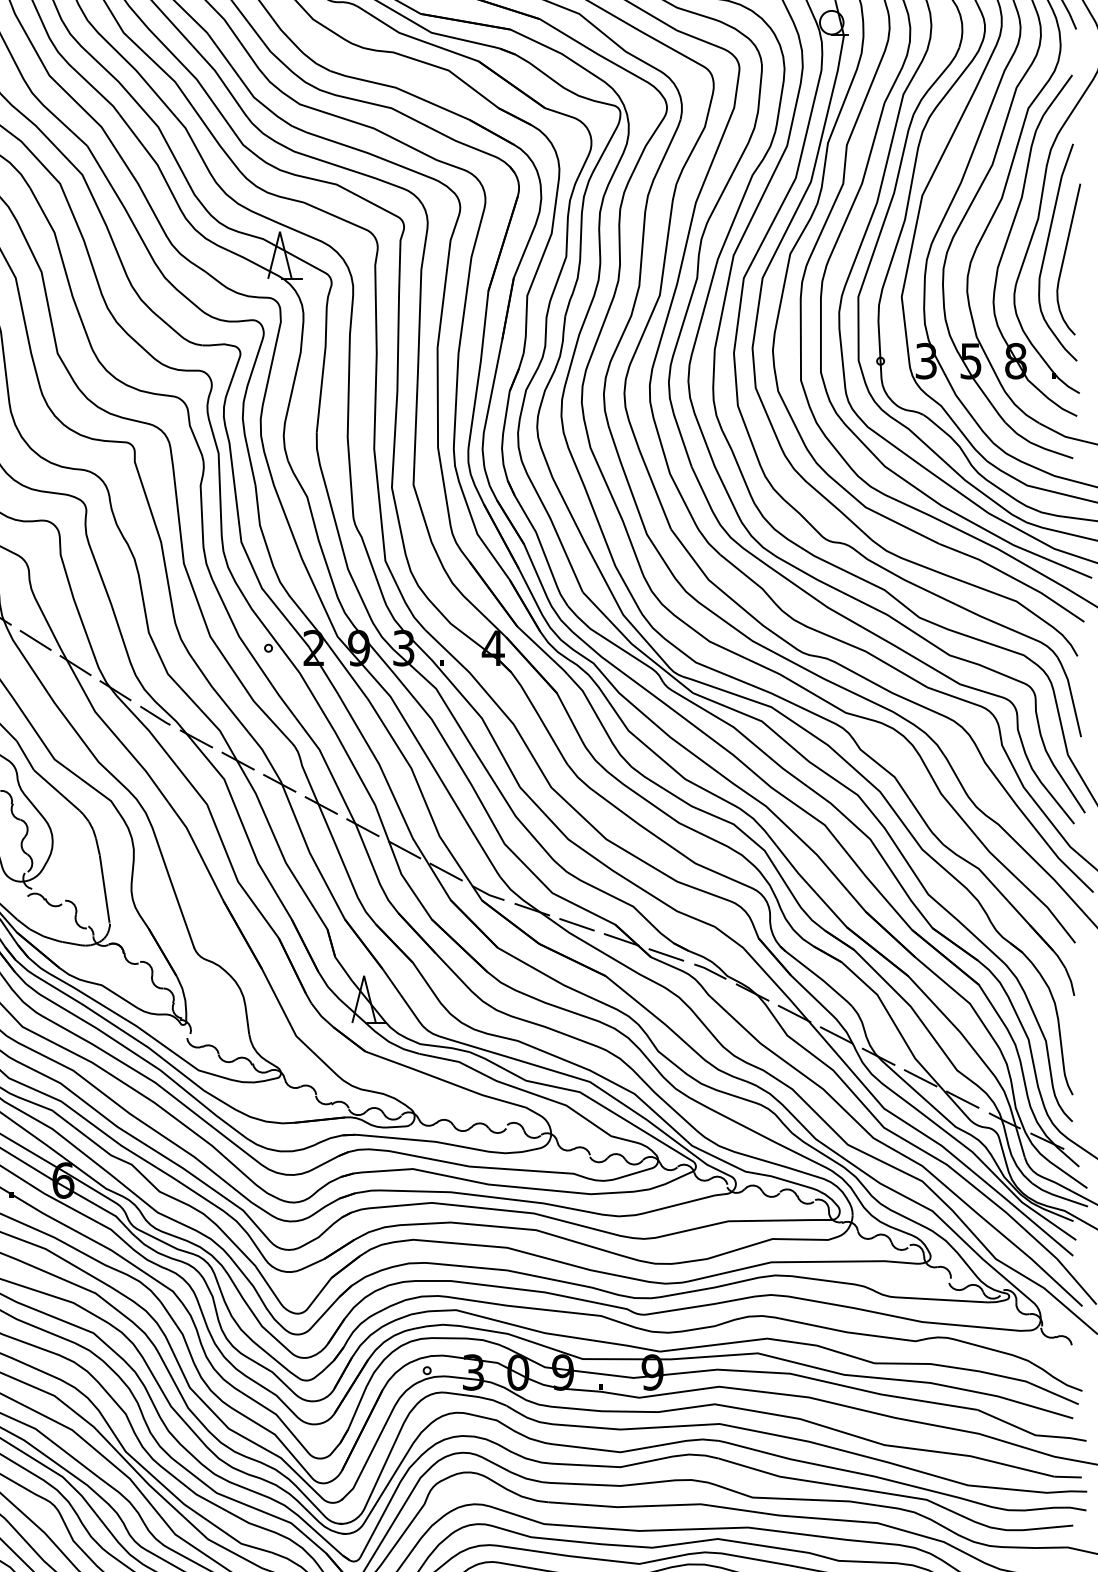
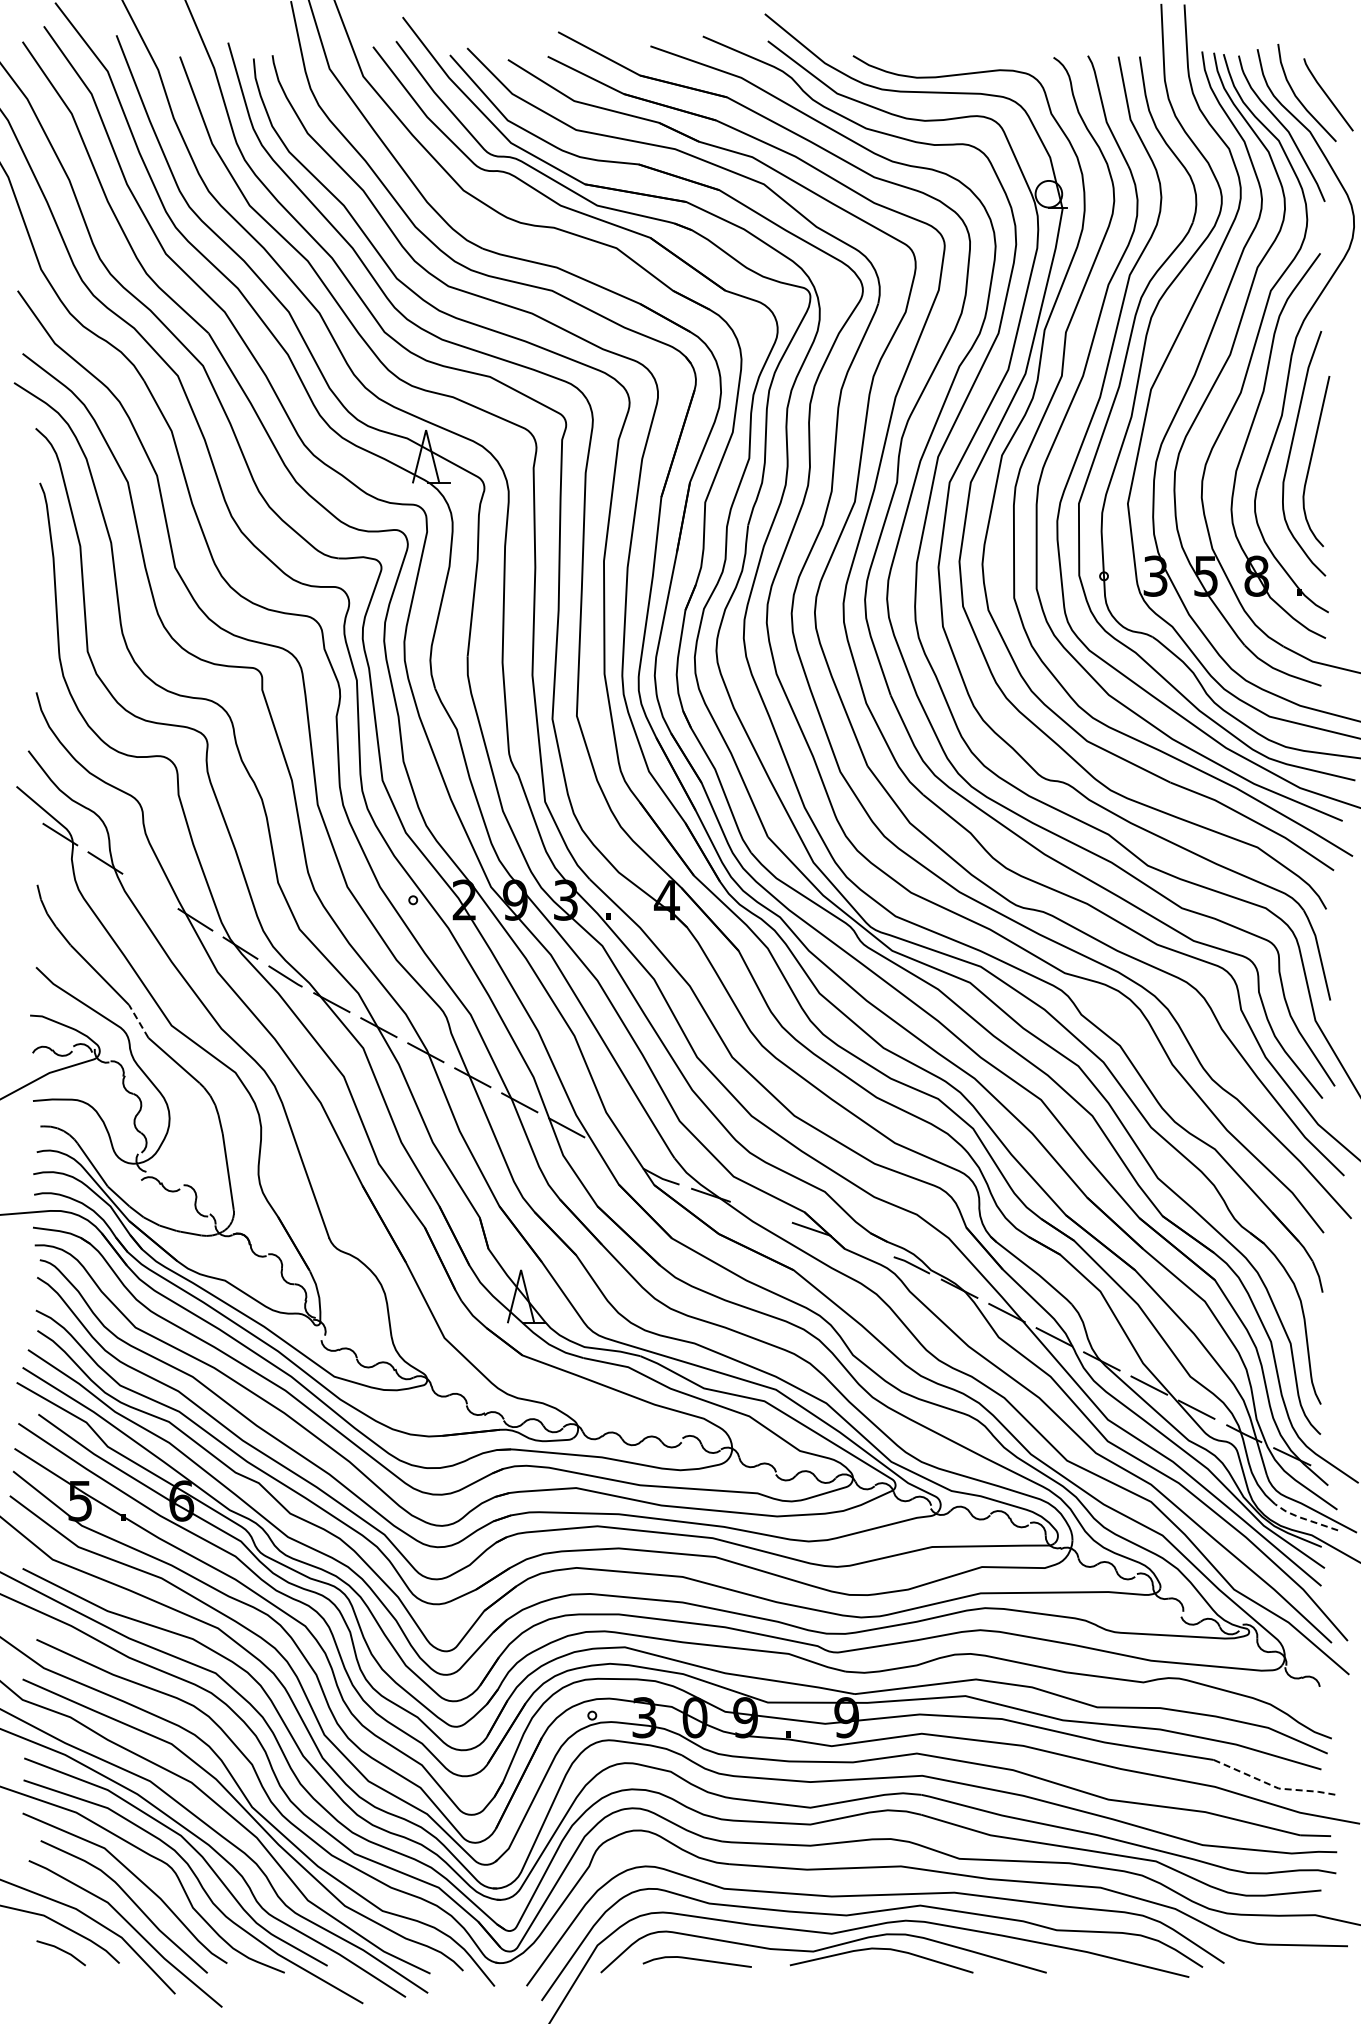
line: (35, 640) -> (150, 891), removed
line: (25, 755) -> (138, 1021), solid -> dashed
line: (446, 871) -> (613, 1152), removed
line: (577, 924) -> (761, 1211), removed
line: (666, 955) -> (862, 1246), removed
line: (1058, 1196) -> (1304, 1518), solid -> dashed
line: (1031, 1433) -> (1274, 1786), solid -> dashed

